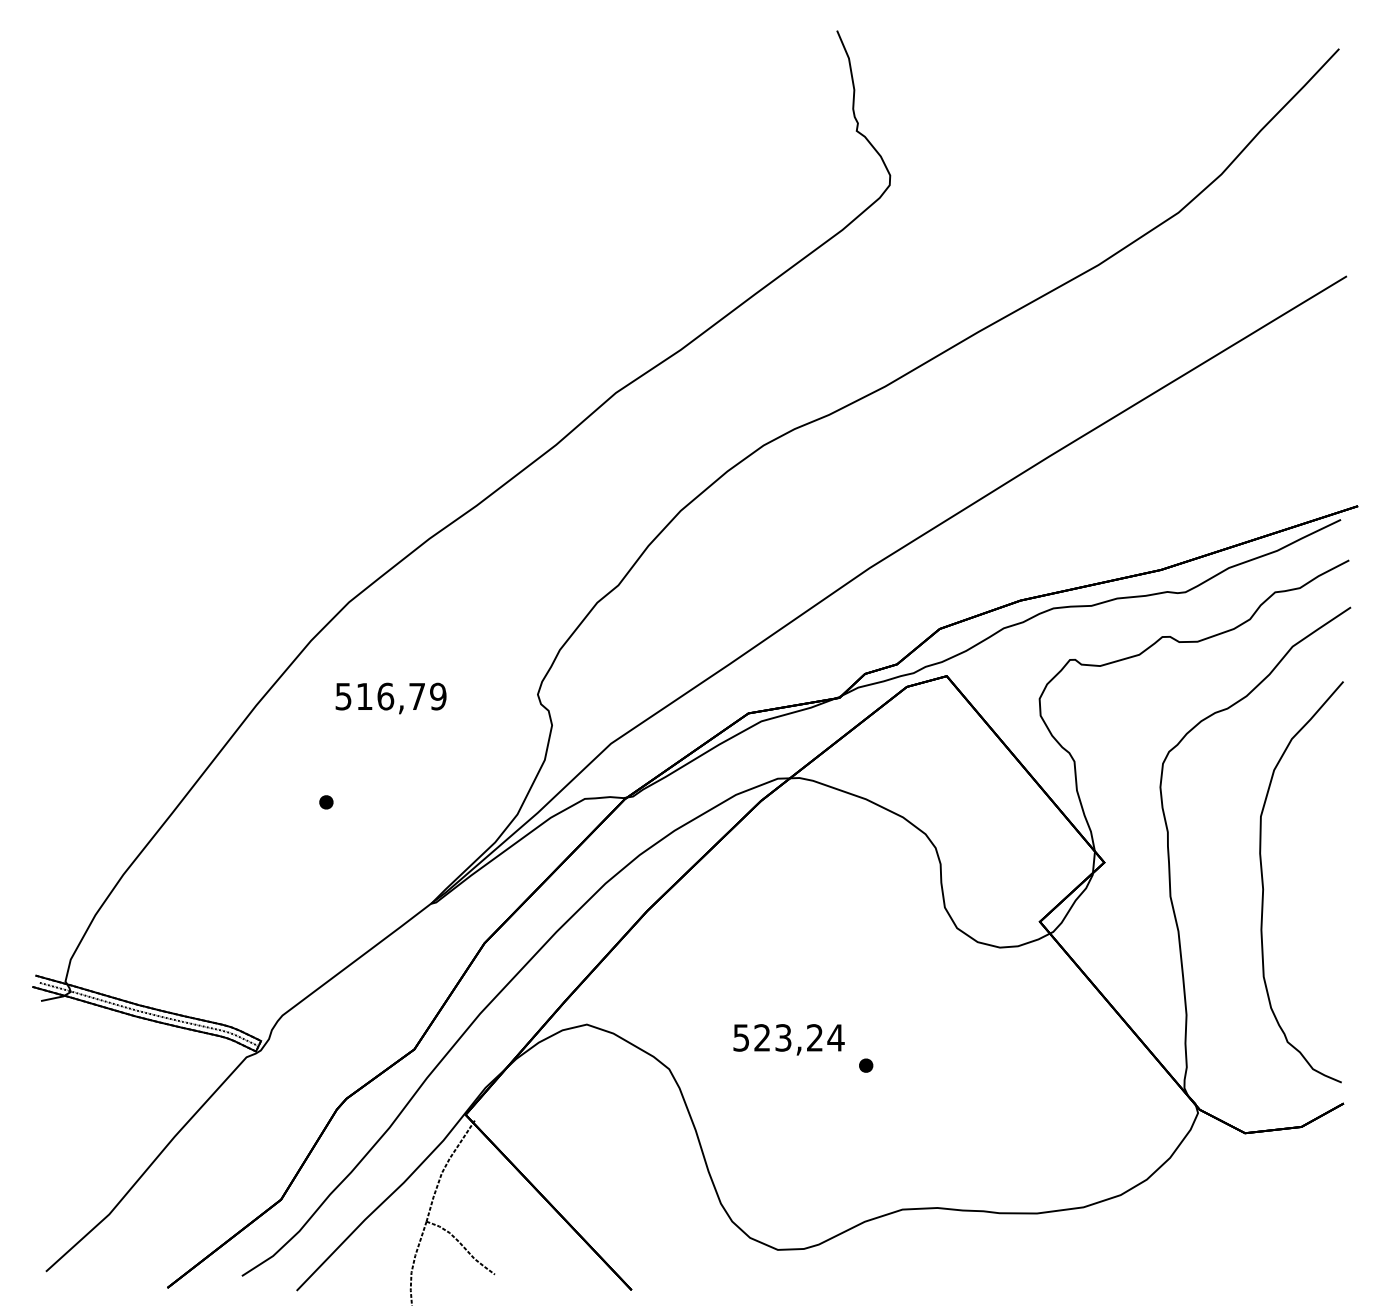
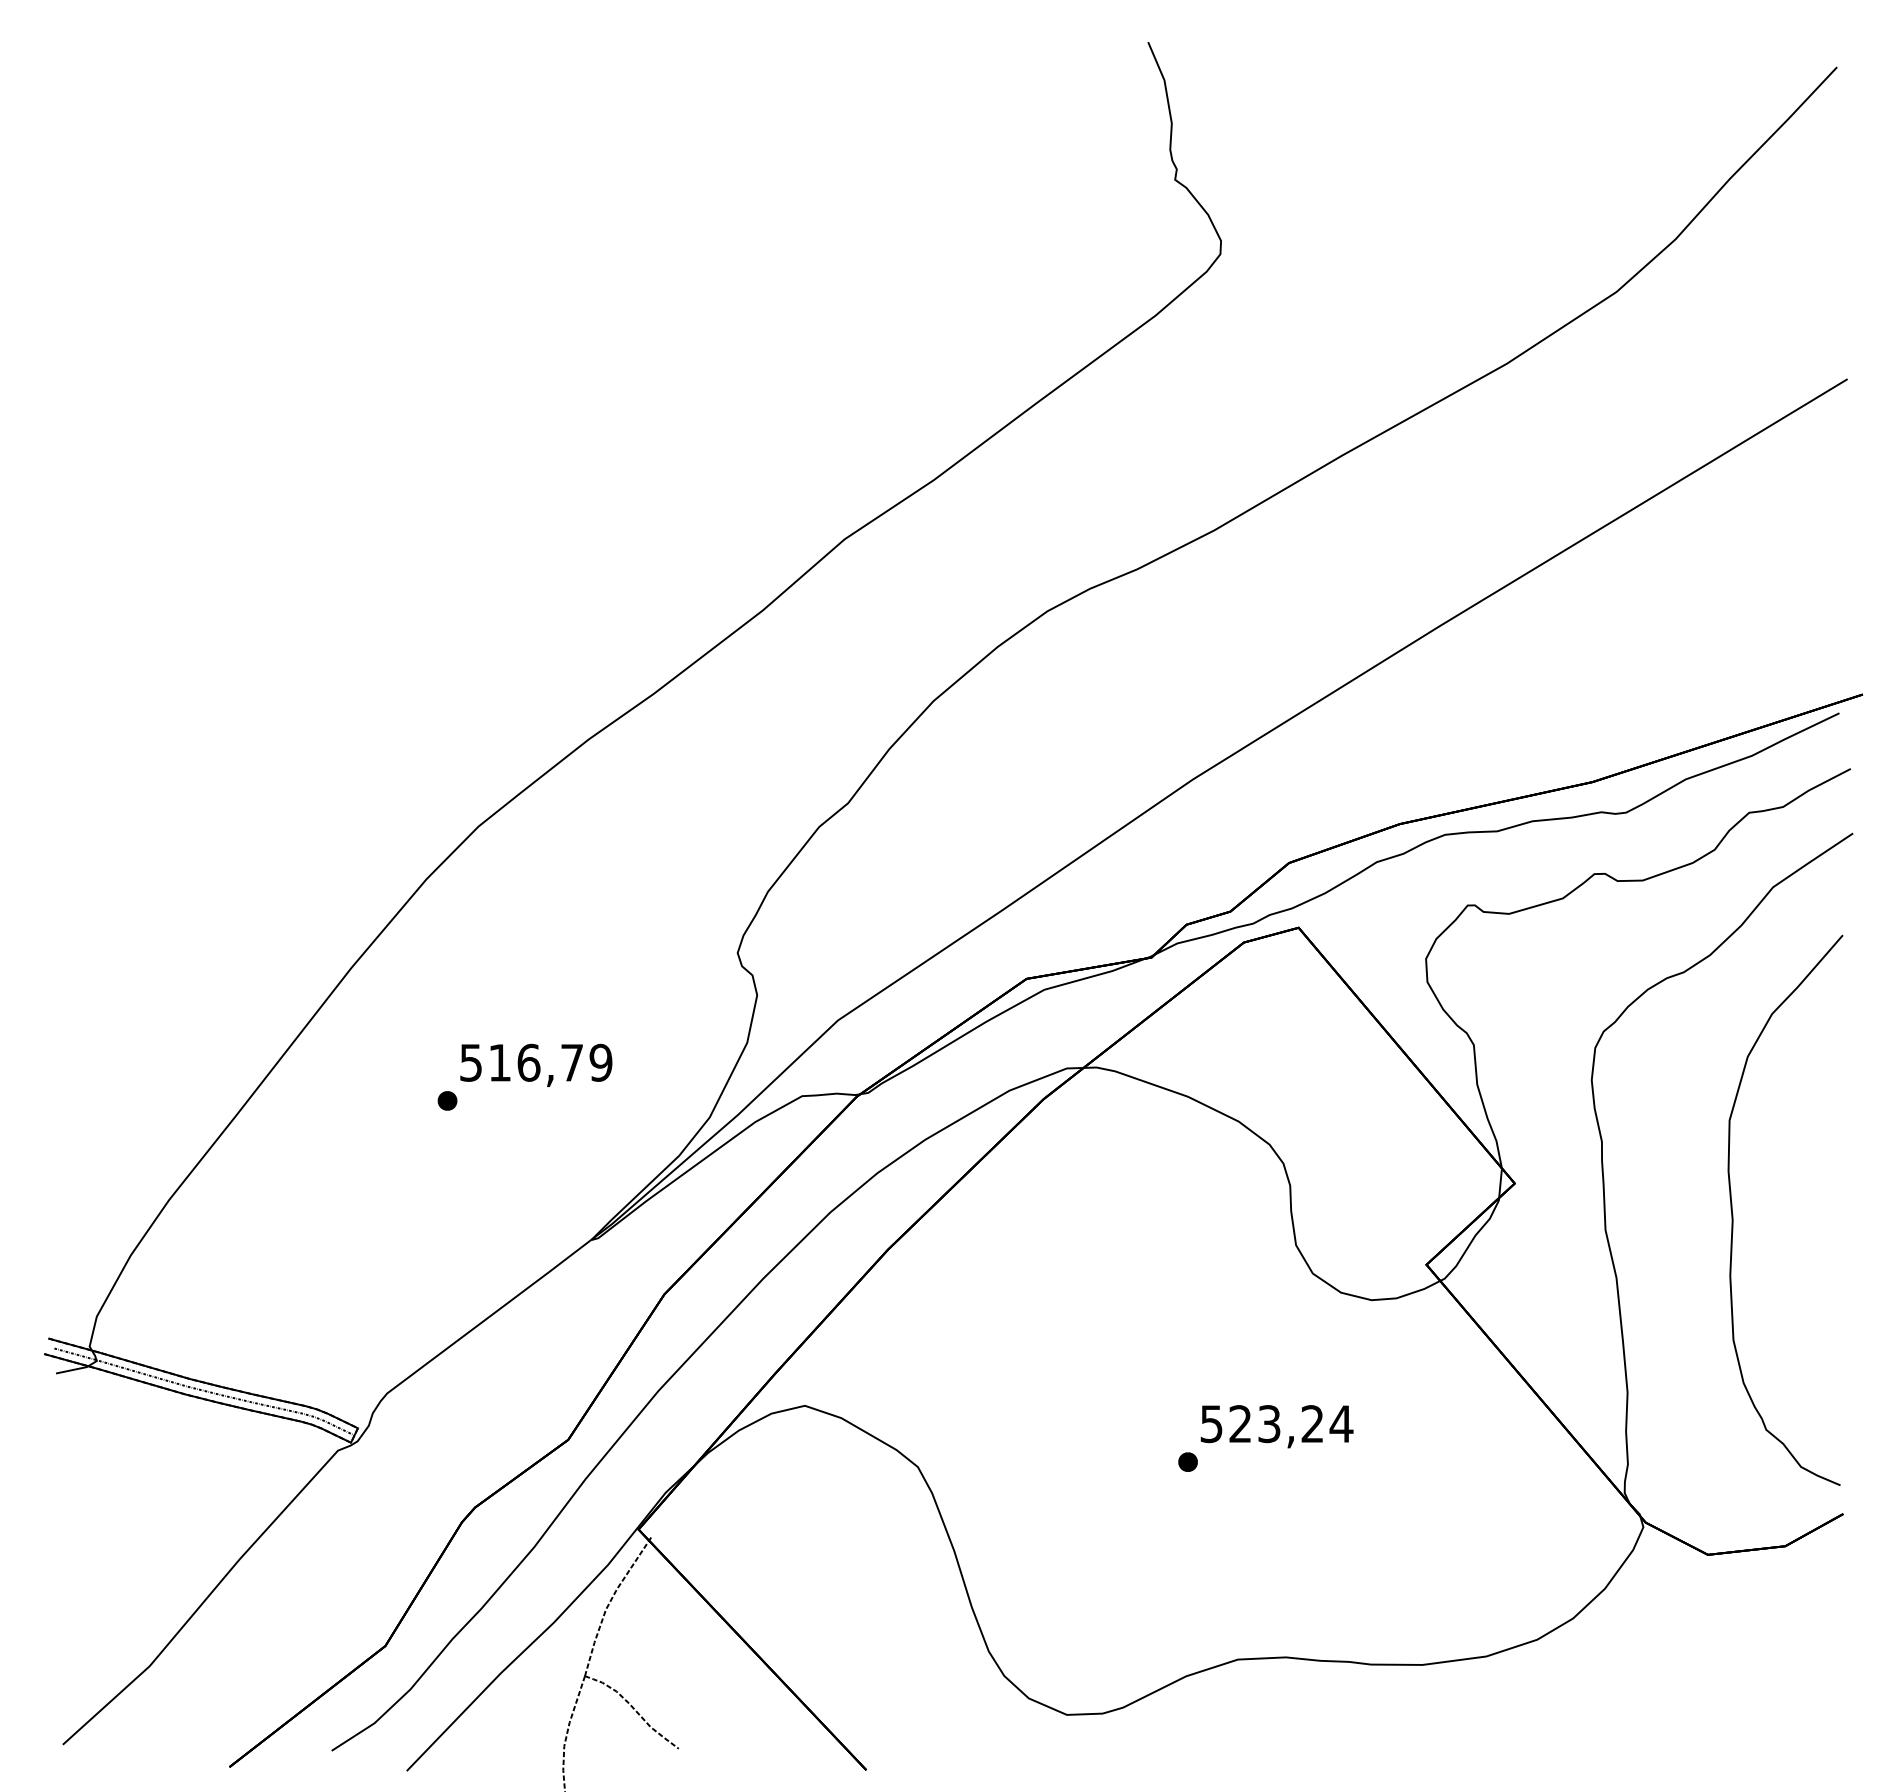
text: (390, 698) -> (535, 1065), moved
text: (788, 1039) -> (1276, 1426), moved

